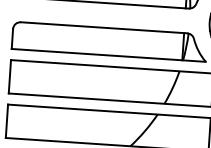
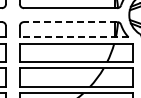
line: (103, 28) -> (70, 22), solid -> dashed
line: (107, 55) -> (73, 37), solid -> dashed

